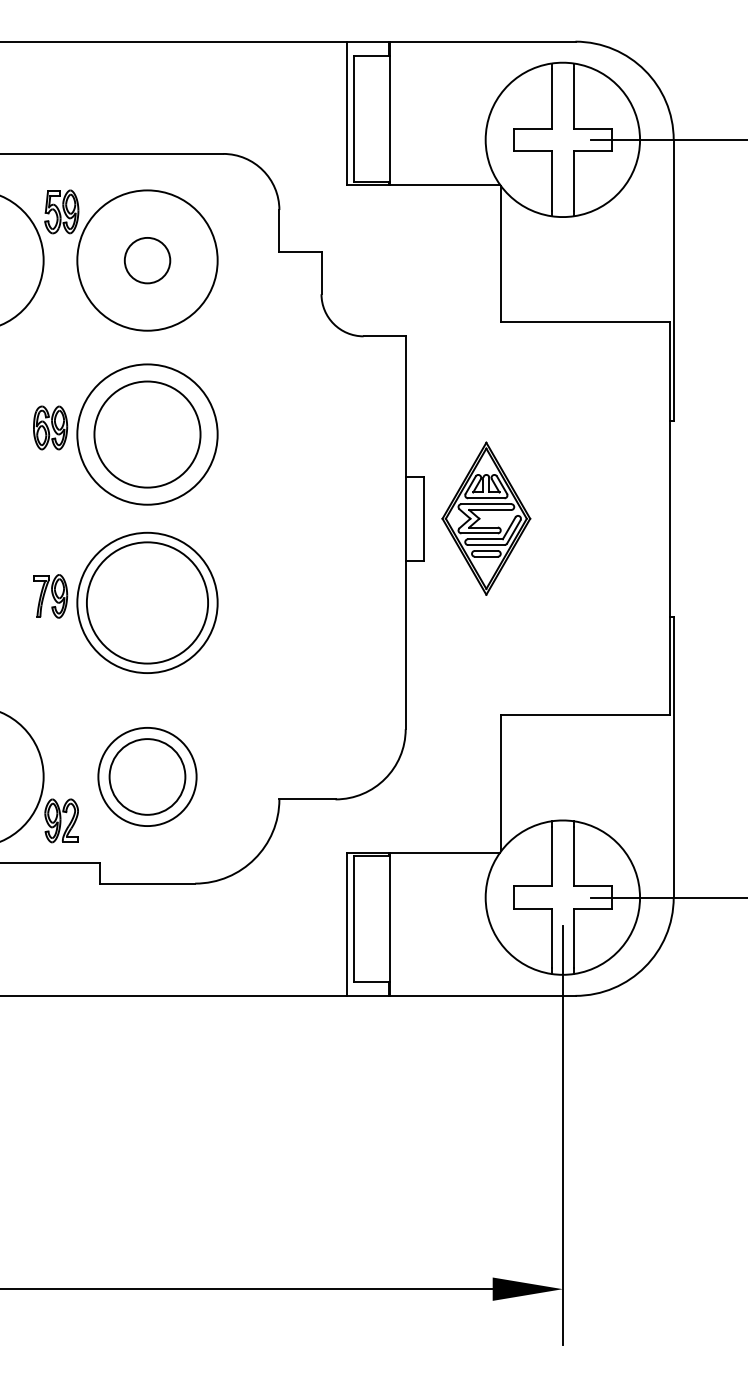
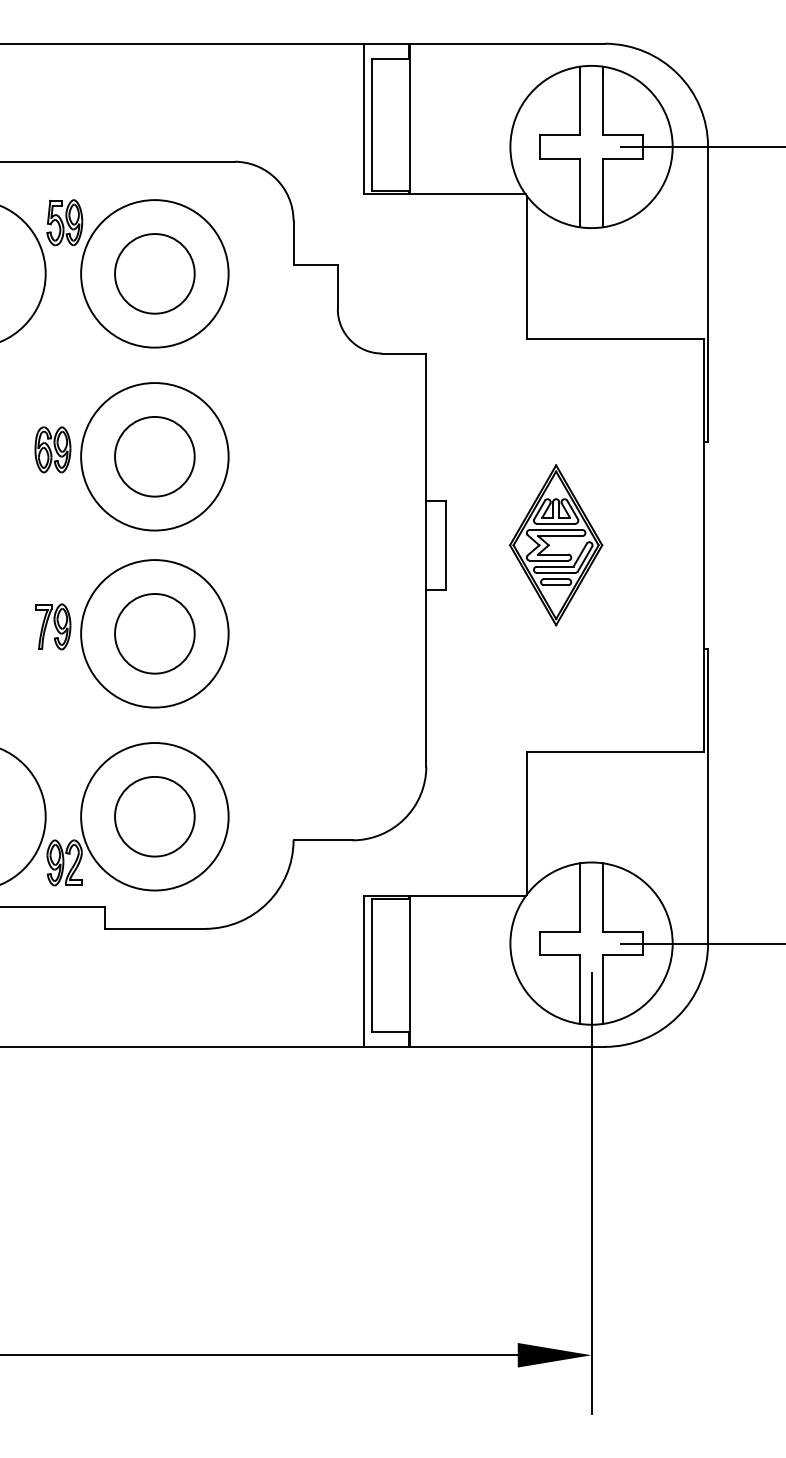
circle: (147, 260) -> (154, 273), size x1.67
circle: (147, 434) -> (154, 456), size x0.71
part: (486, 518) -> (556, 545), moved
circle: (147, 602) -> (154, 633), size x0.62
circle: (147, 776) -> (154, 816), size x1.43

